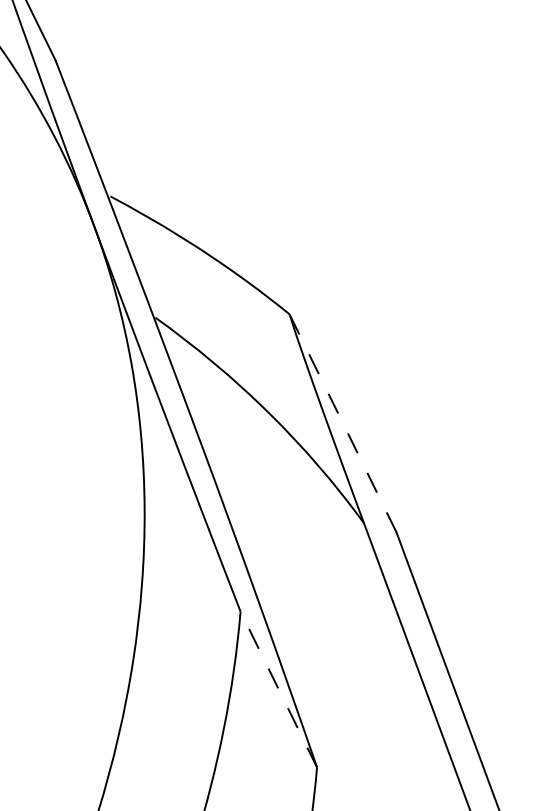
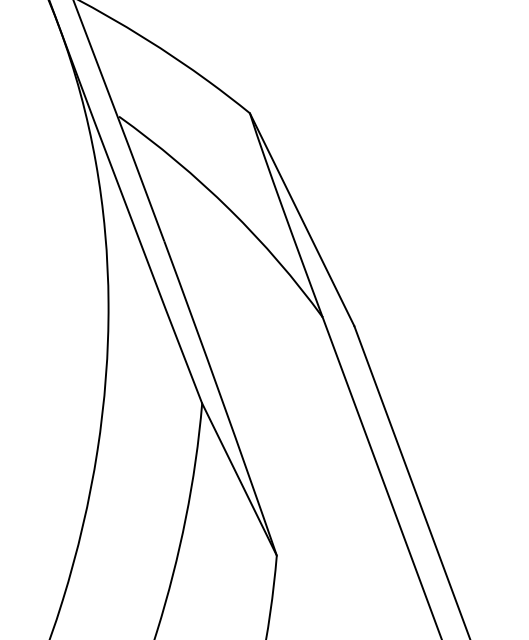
line: (342, 422) -> (301, 218), dashed -> solid
line: (278, 689) -> (239, 479), dashed -> solid

